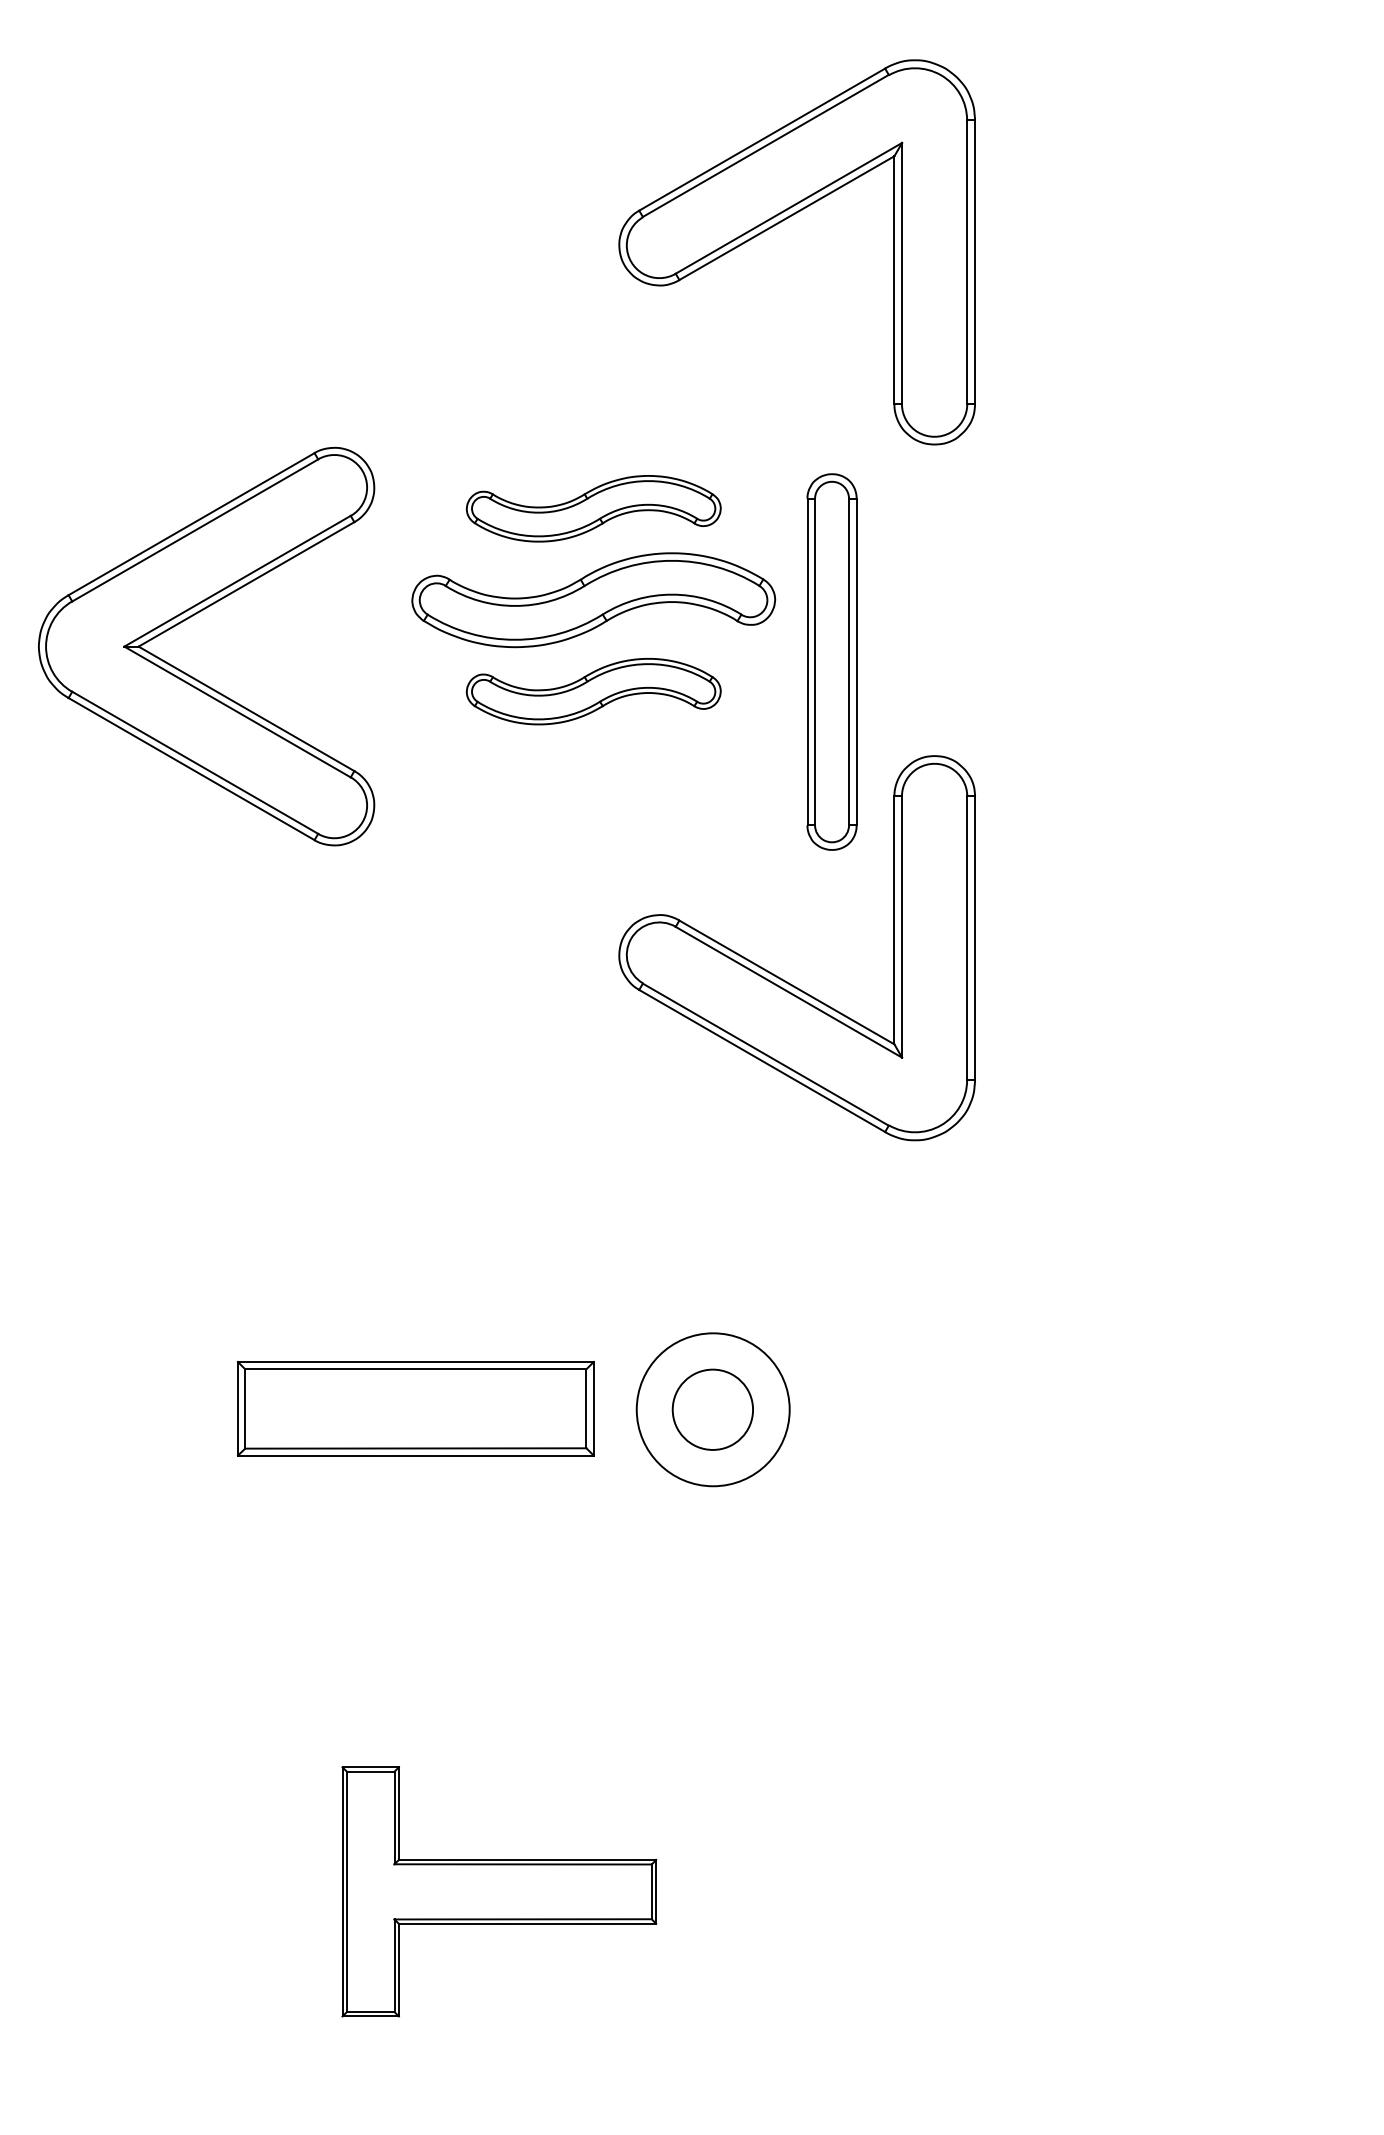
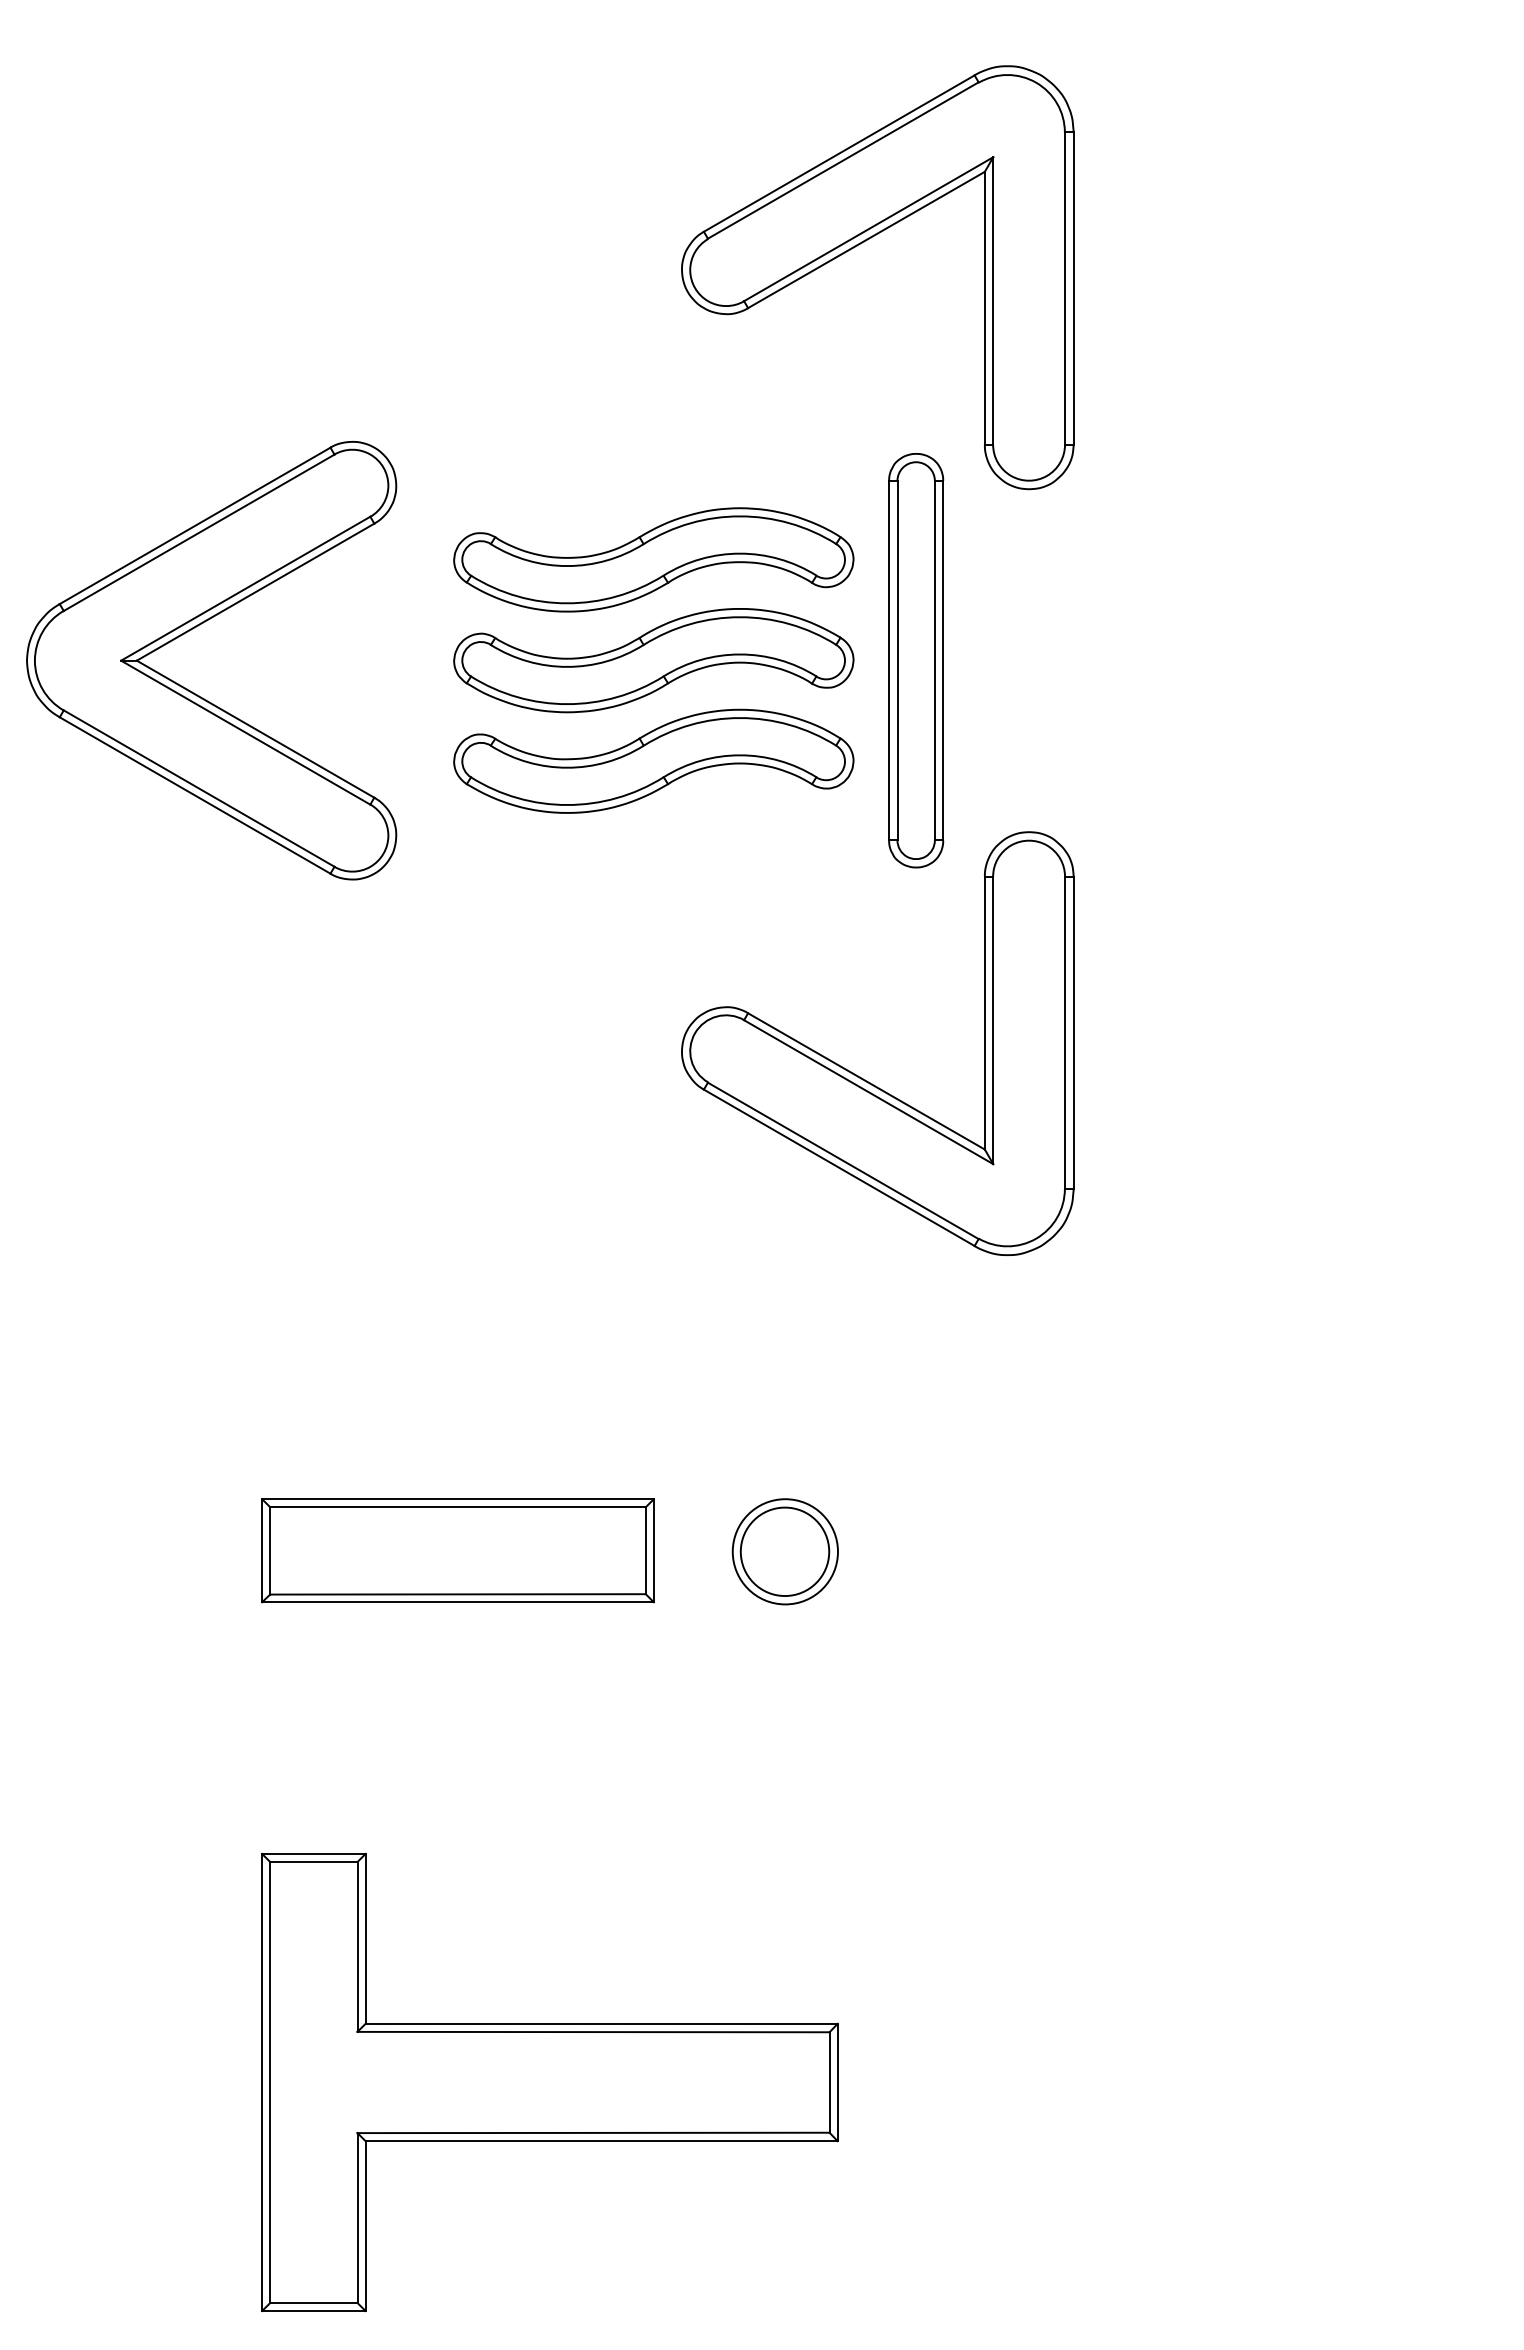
part: (593, 508) -> (653, 559), size x1.43
part: (190, 618) -> (193, 629), moved
part: (832, 661) -> (916, 660), moved
part: (593, 690) -> (653, 760), size x1.43
circle: (712, 1409) -> (784, 1551), size x0.62
part: (498, 1891) -> (549, 2082), size x1.67

